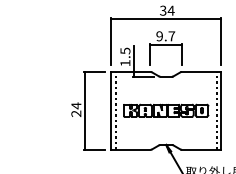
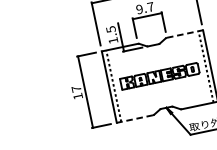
line: (201, 71) -> (184, 33), solid -> dashed
text: (76, 109) -> (77, 92), 24 -> 17
line: (130, 149) -> (134, 118), solid -> dashed

